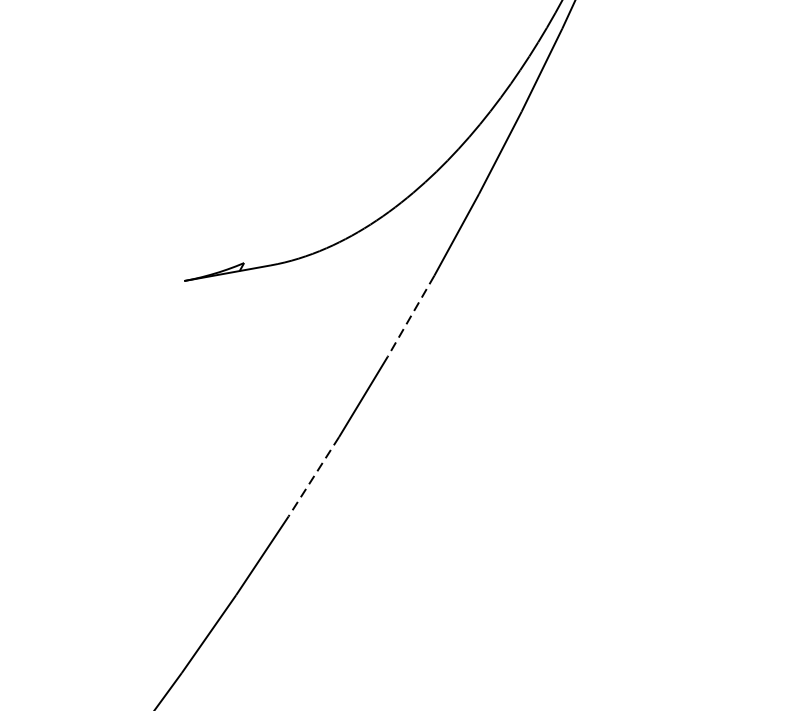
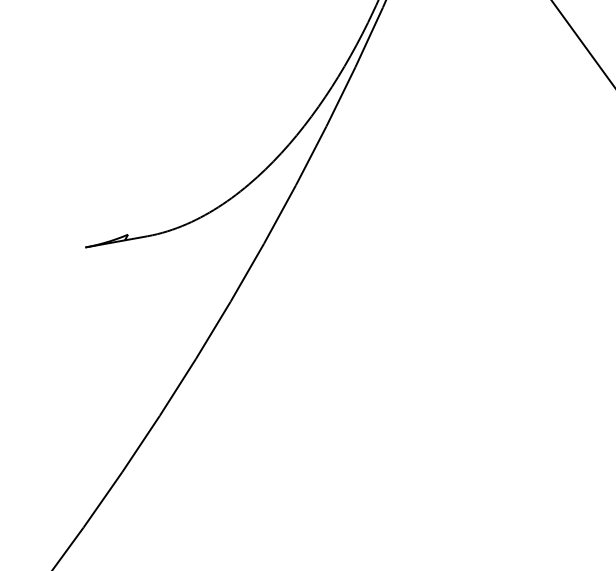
line: (411, 317) -> (247, 273), dashed -> solid
line: (313, 476) -> (177, 387), dashed -> solid

